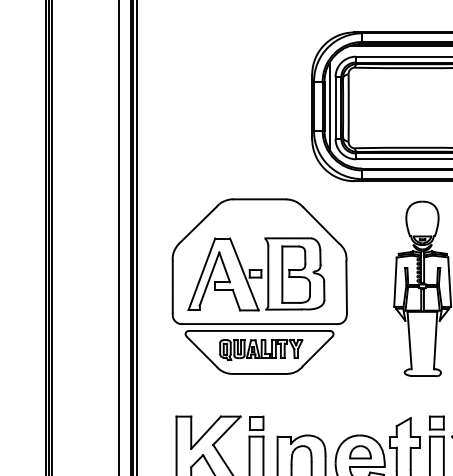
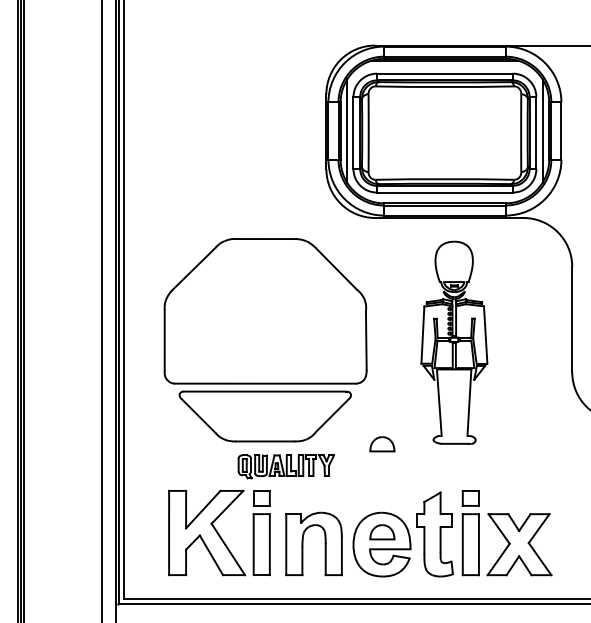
part: (256, 273) -> (261, 325), removed
part: (260, 349) -> (285, 466), moved
part: (360, 376) -> (382, 444), added

